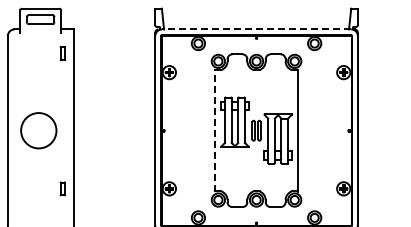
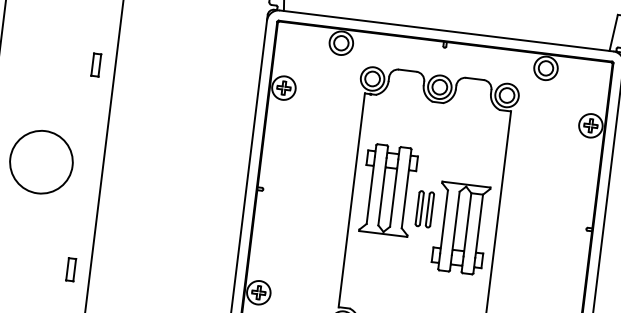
line: (256, 29) -> (446, 31), dashed -> solid
part: (62, 53) -> (95, 64), moved
line: (215, 130) -> (352, 200), dashed -> solid

